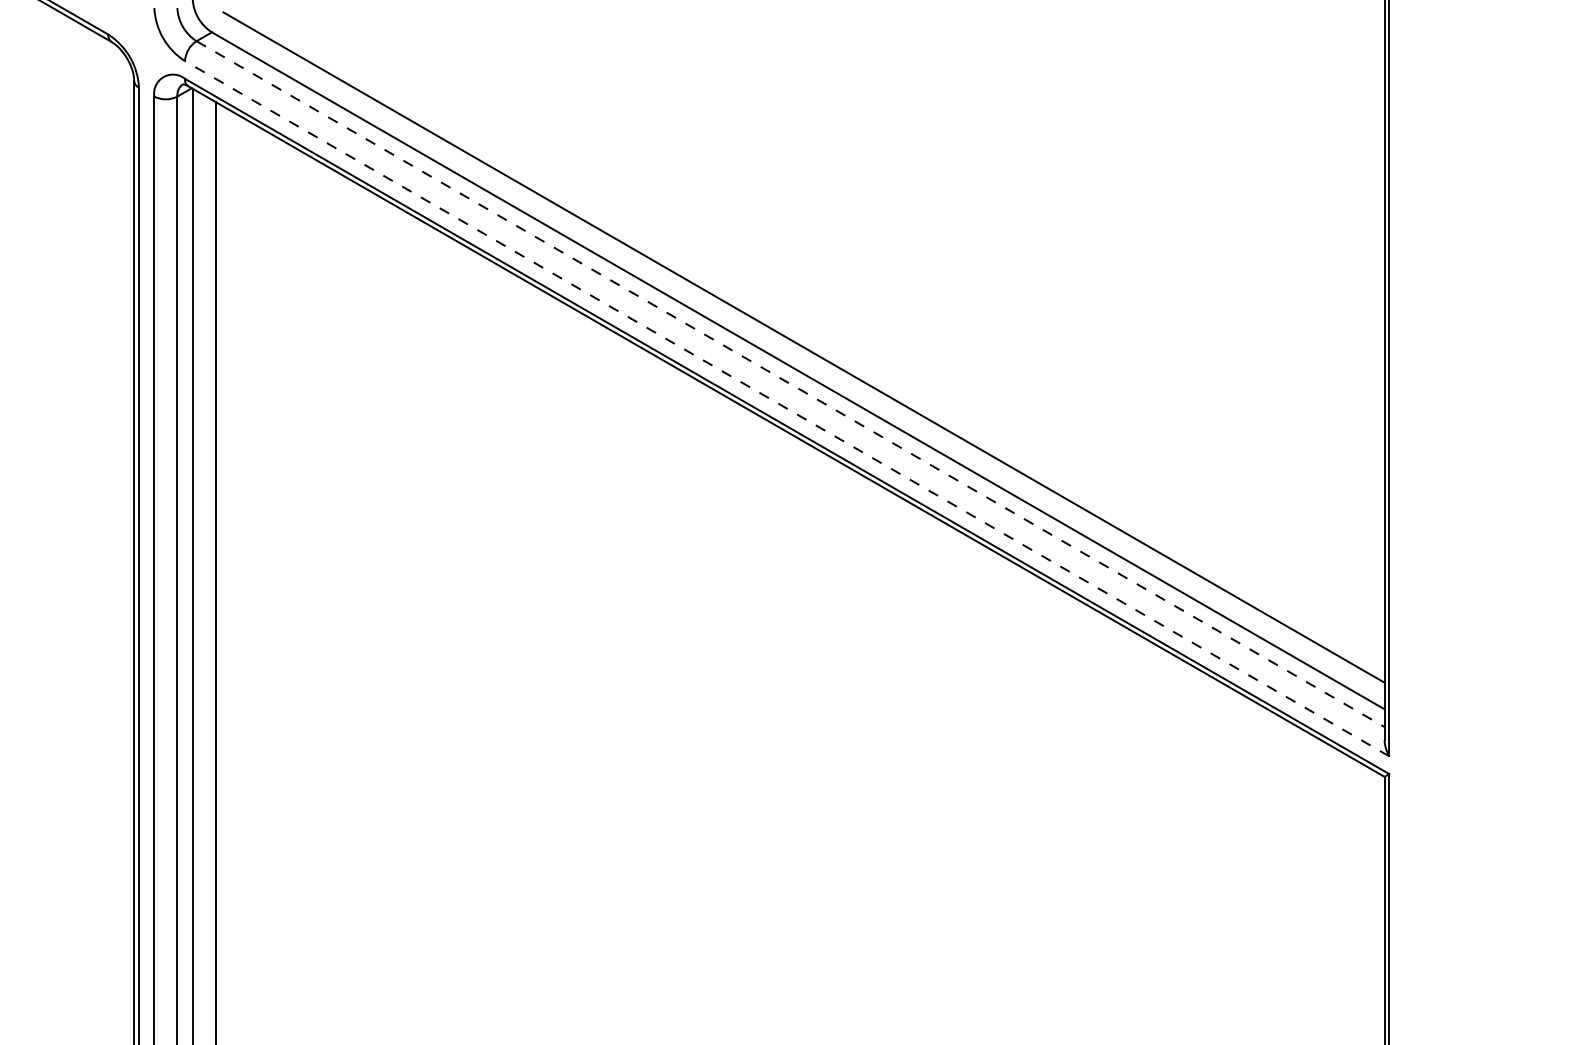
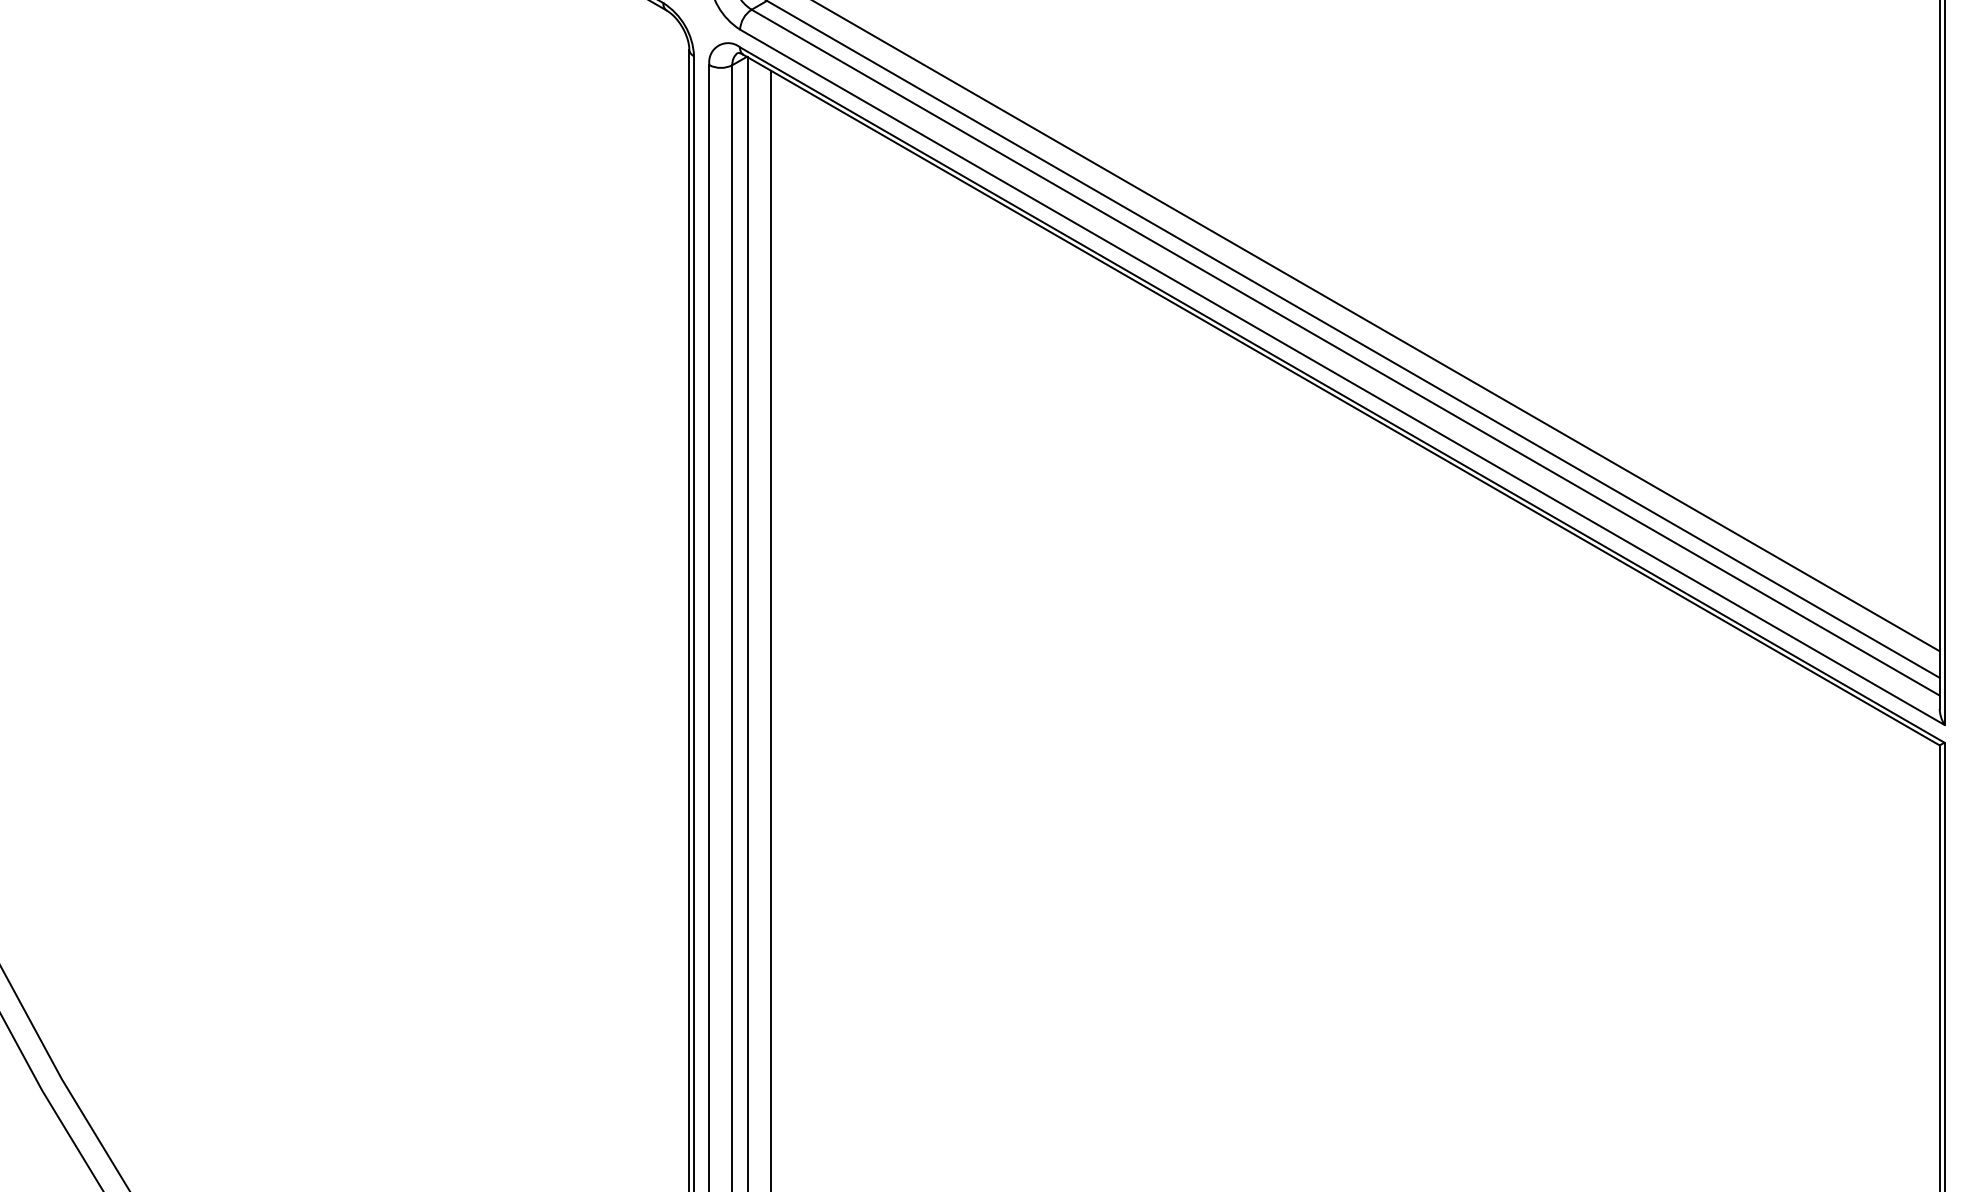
line: (790, 383) -> (1345, 352), dashed -> solid
line: (786, 408) -> (1341, 377), dashed -> solid

